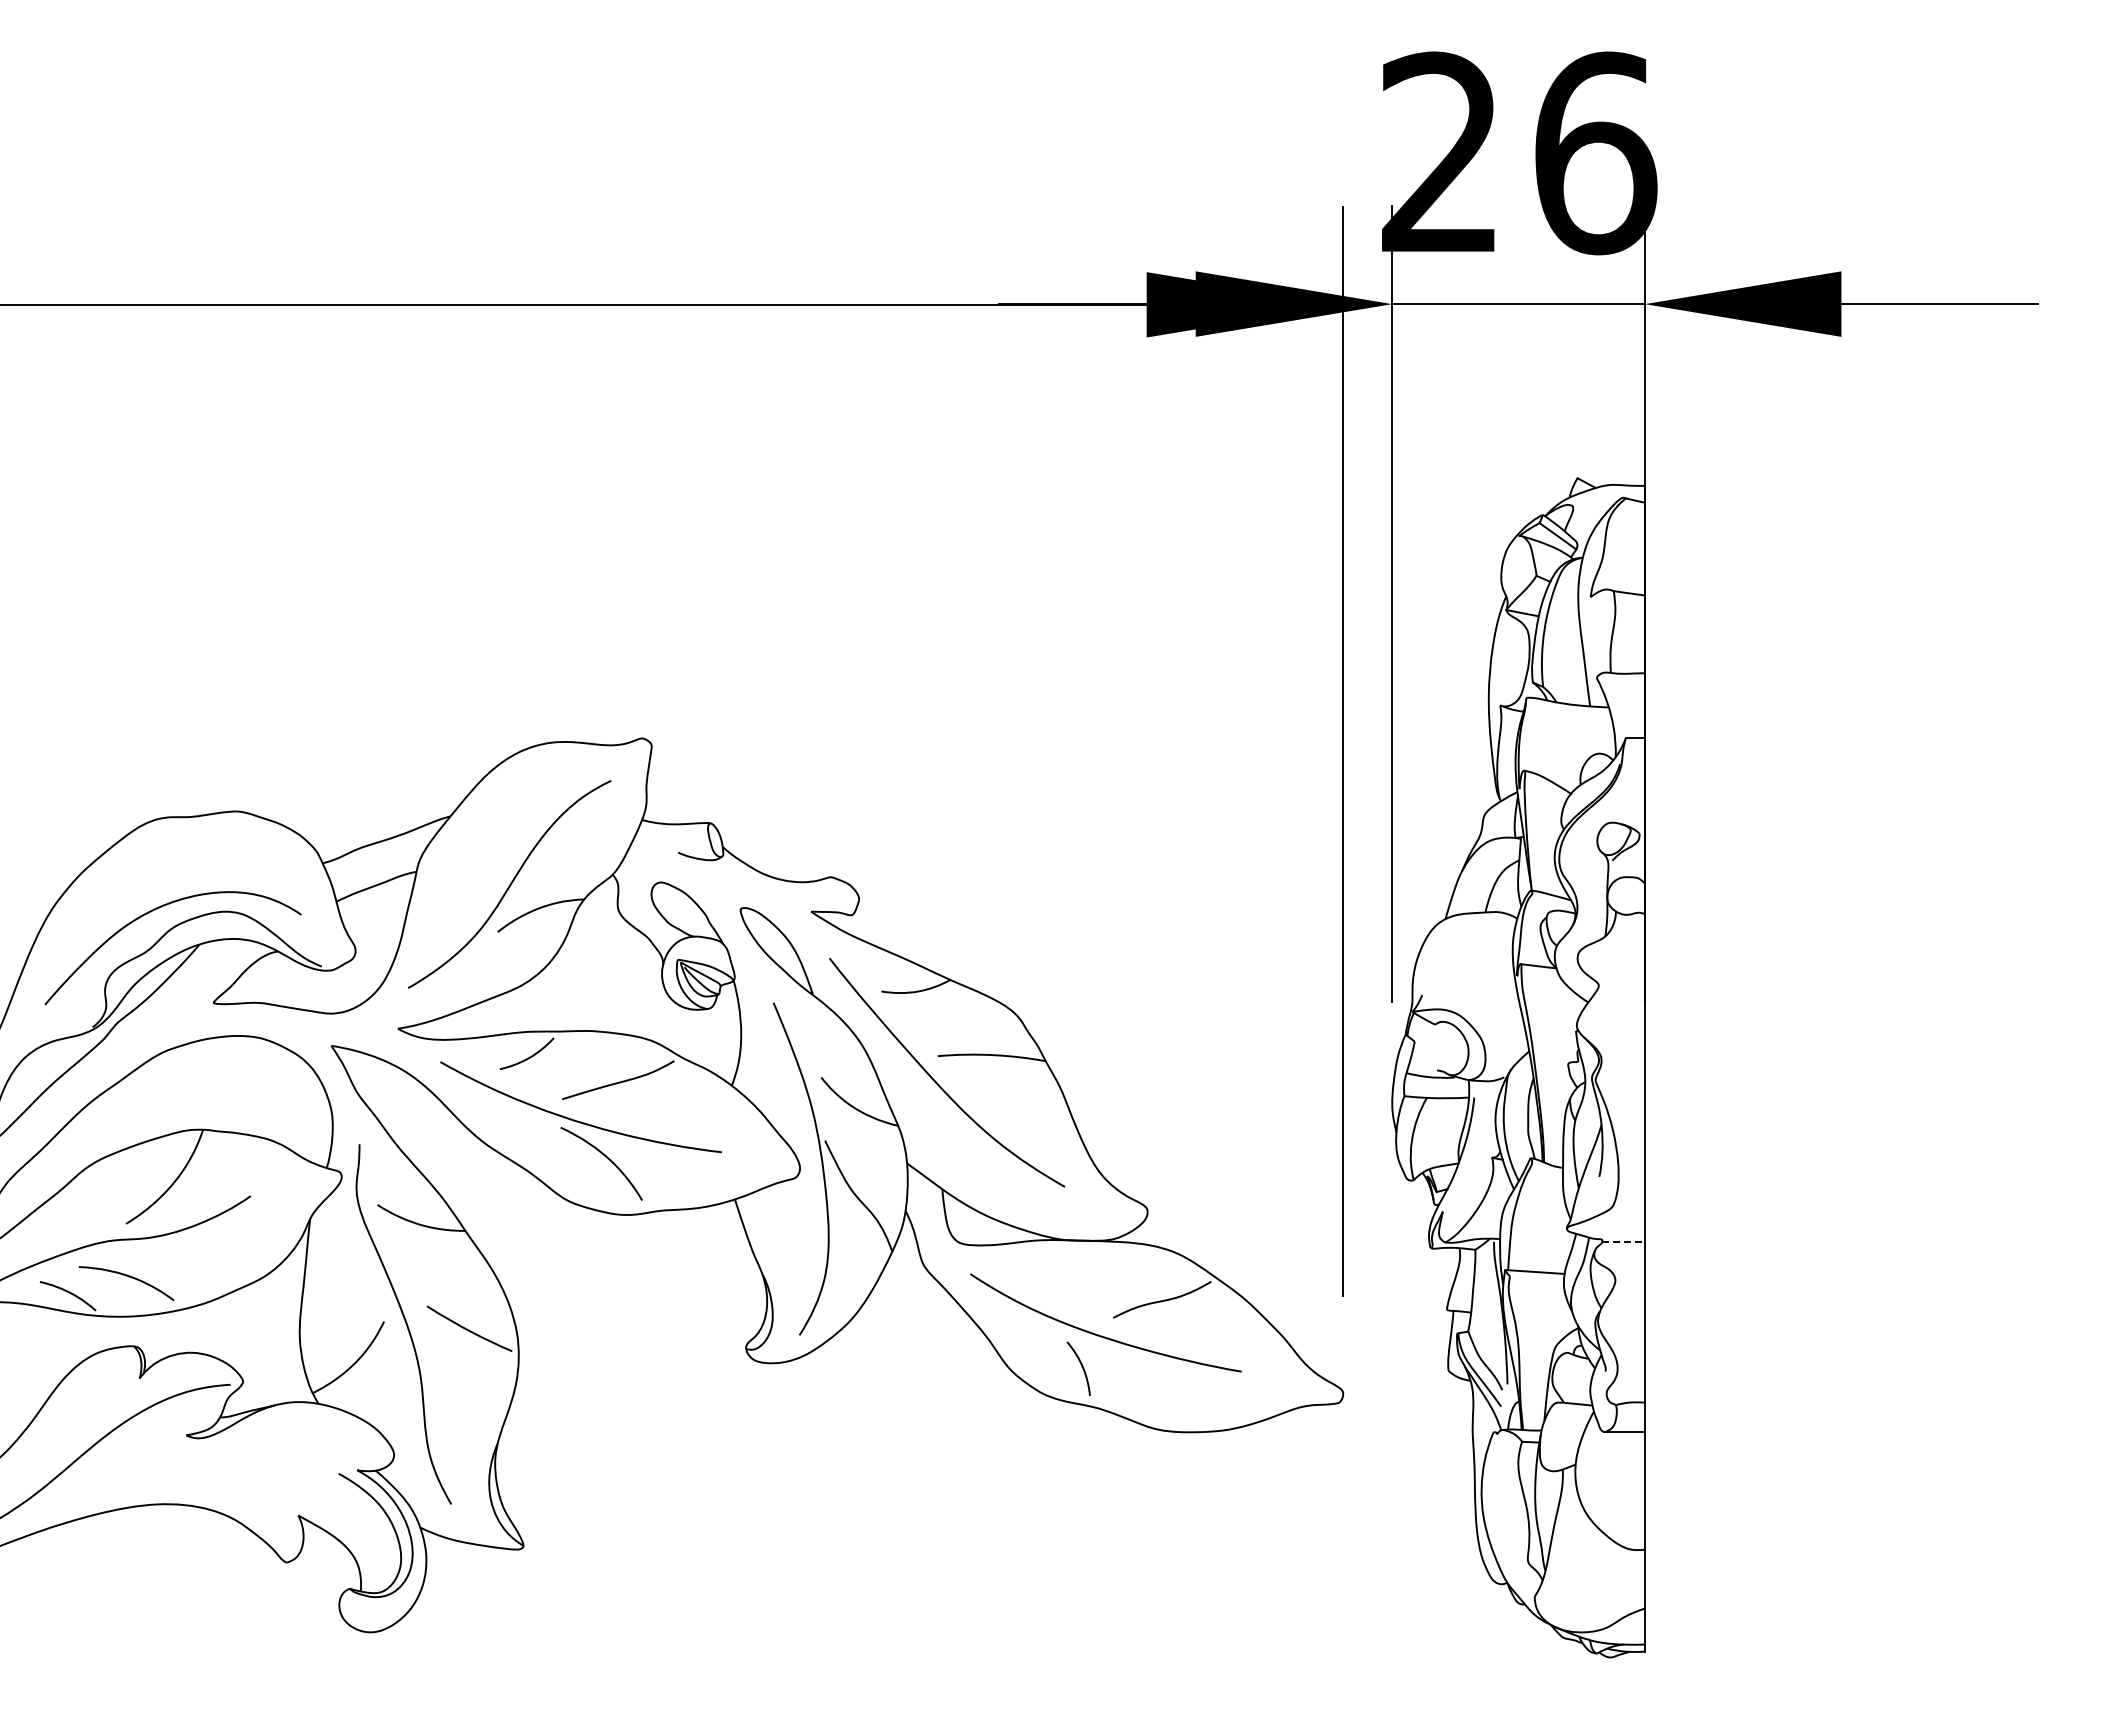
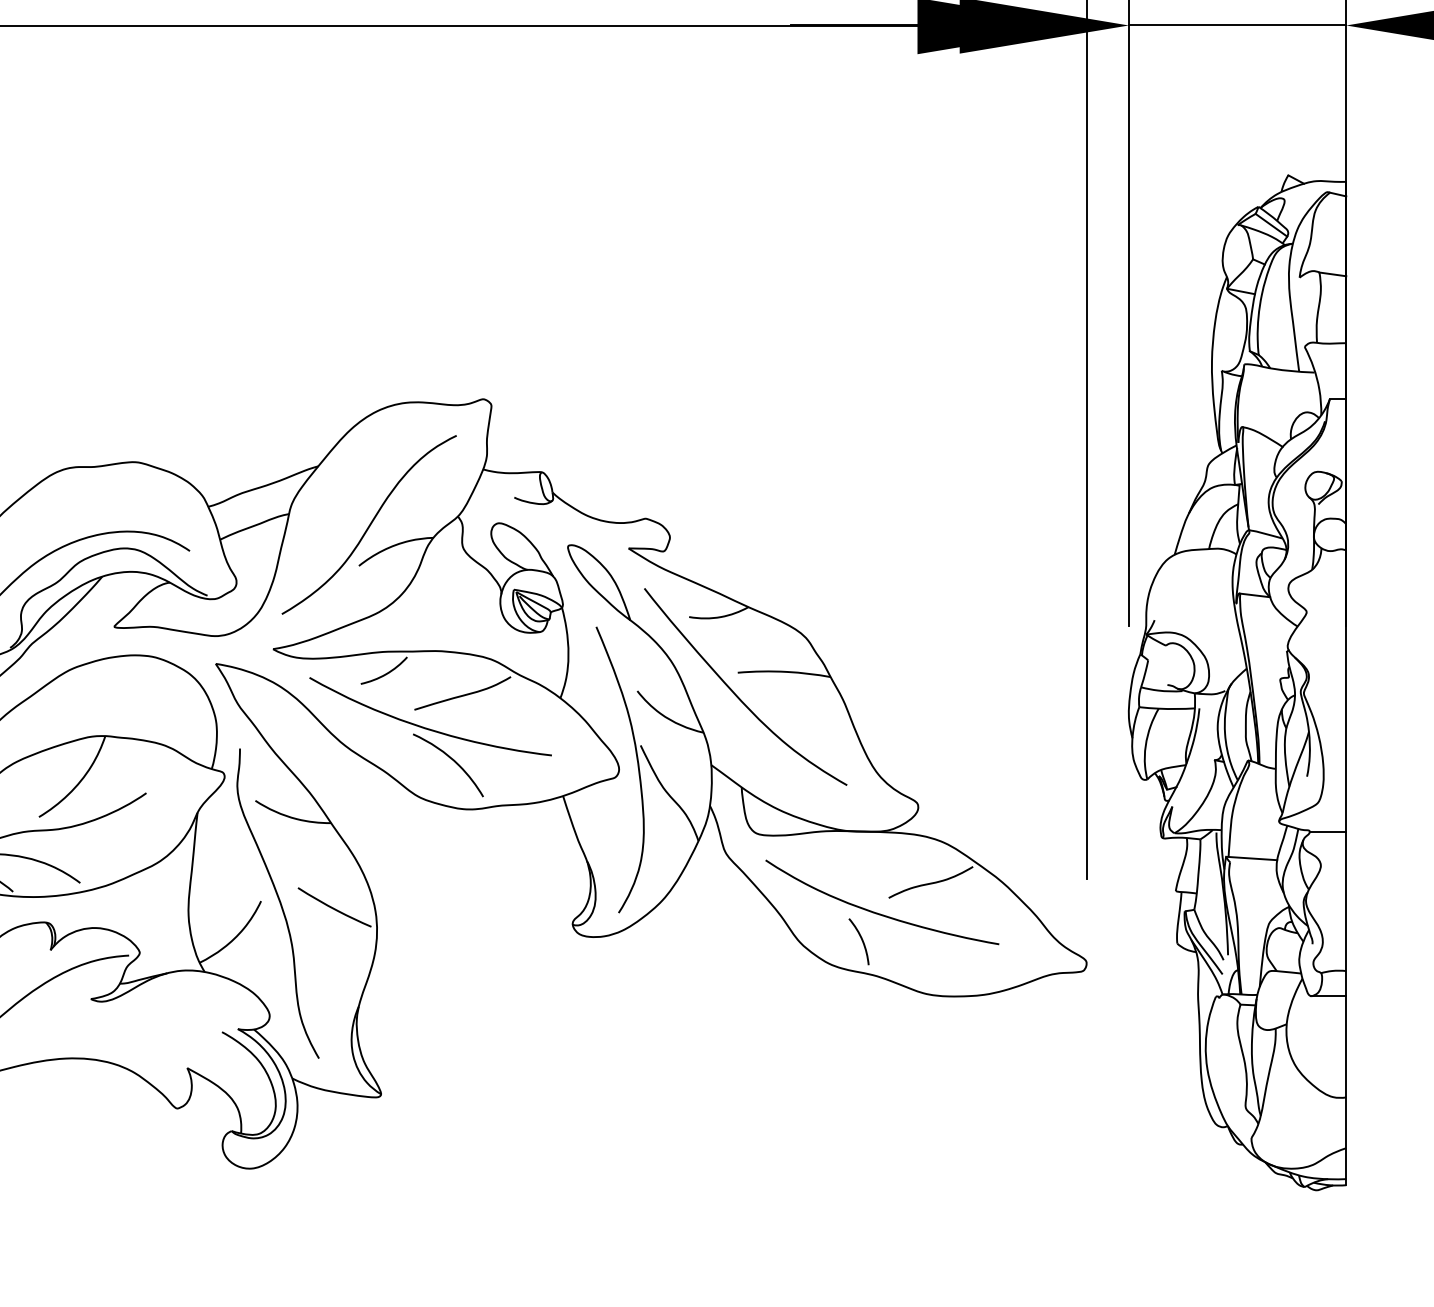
line: (1624, 1241) -> (1328, 832), dashed -> solid

